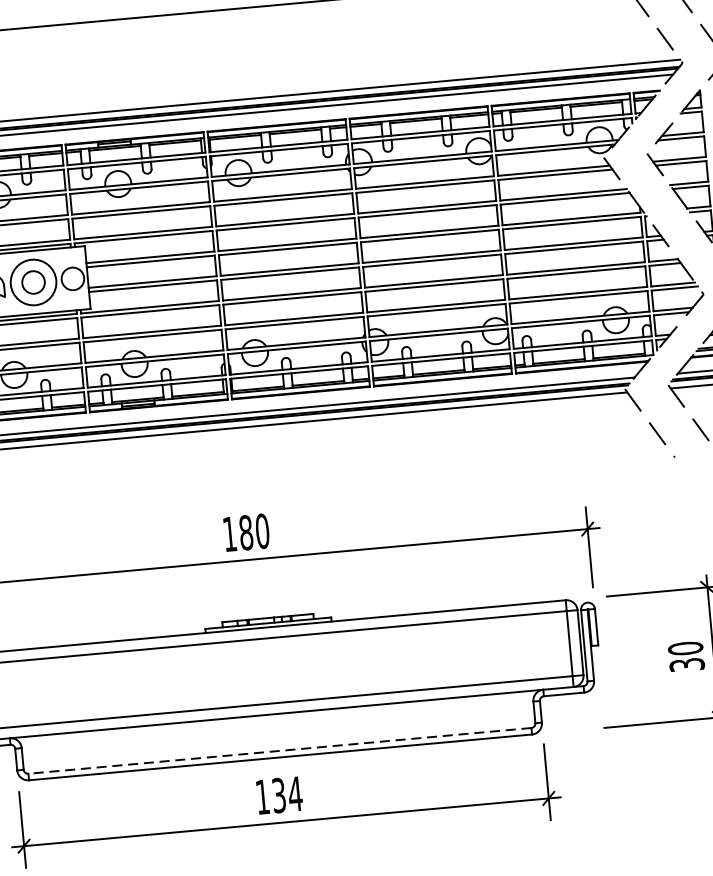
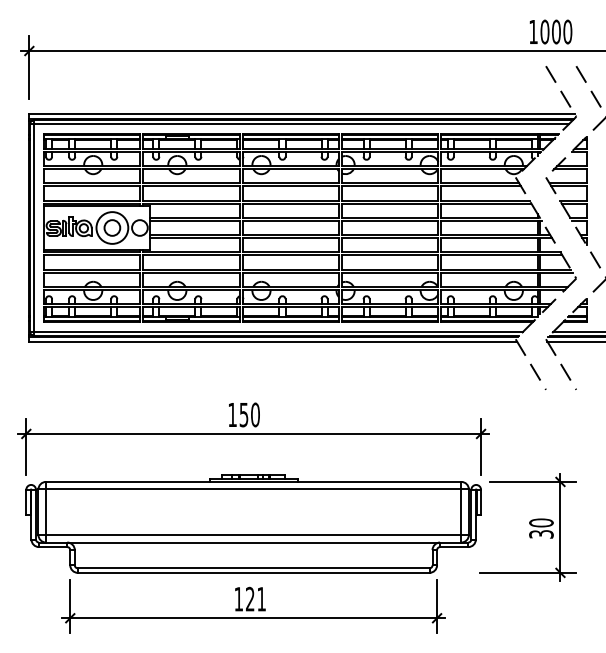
text: (245, 532) -> (243, 414), 180 -> 150
line: (279, 751) -> (253, 568), dashed -> solid
text: (288, 795) -> (256, 599), 134 -> 121

